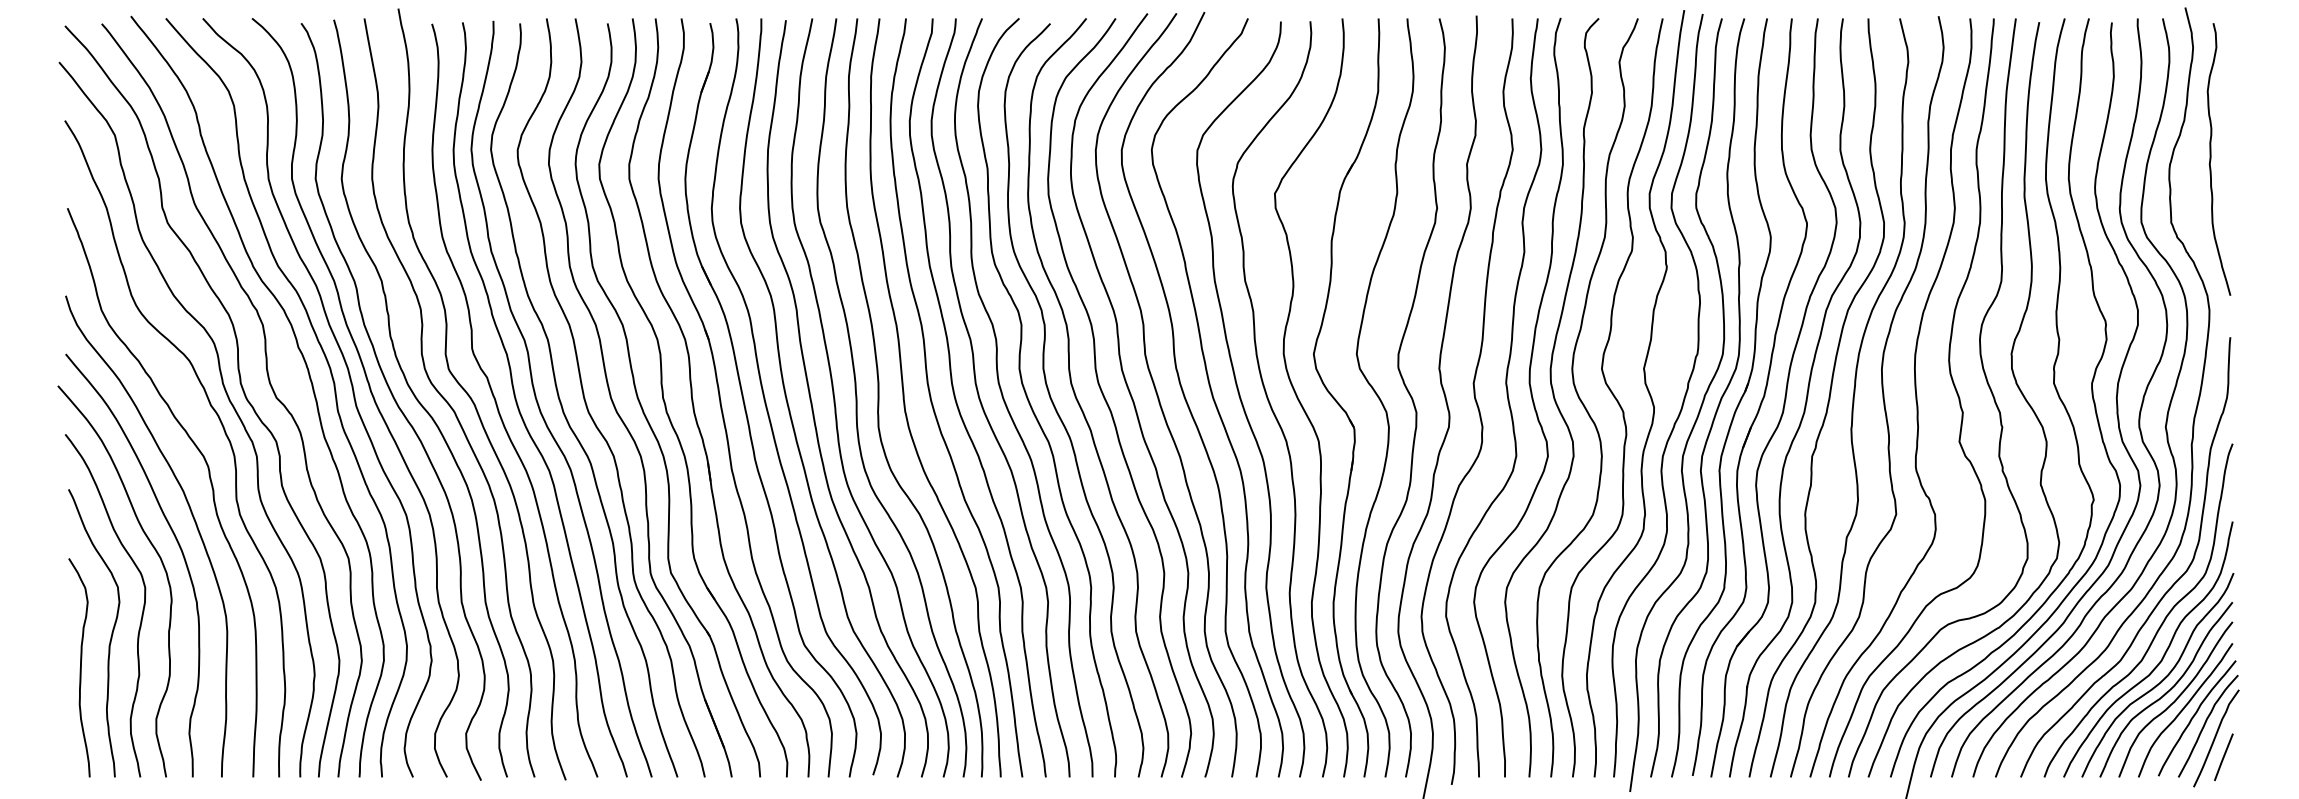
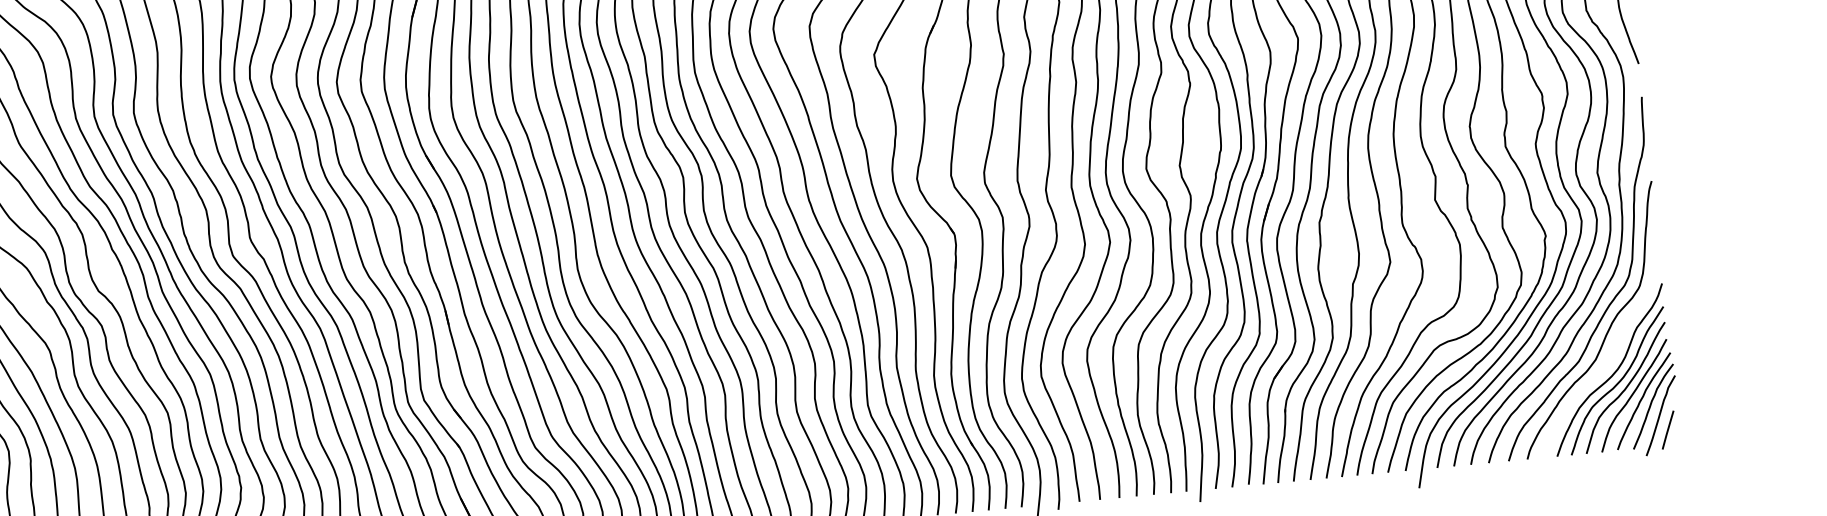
curve: (2162, 656) -> (1611, 354), removed

